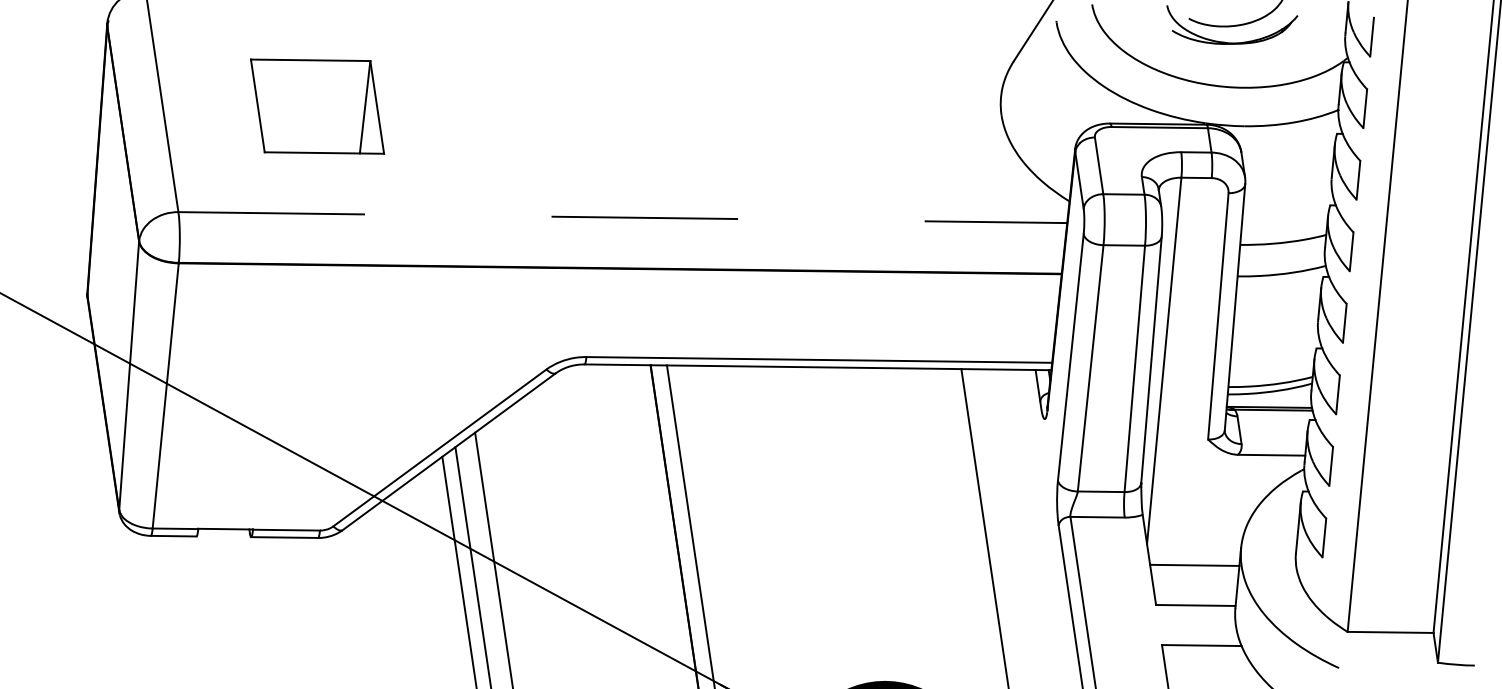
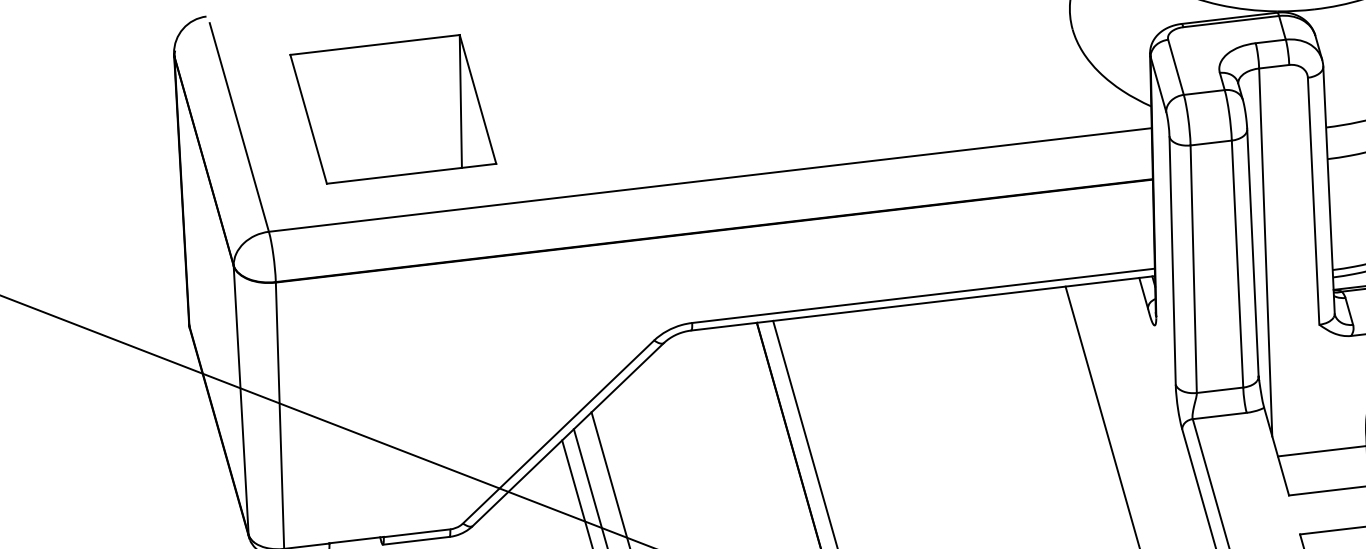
part: (317, 106) -> (393, 109), size x1.43
line: (623, 217) -> (710, 179), dashed -> solid

